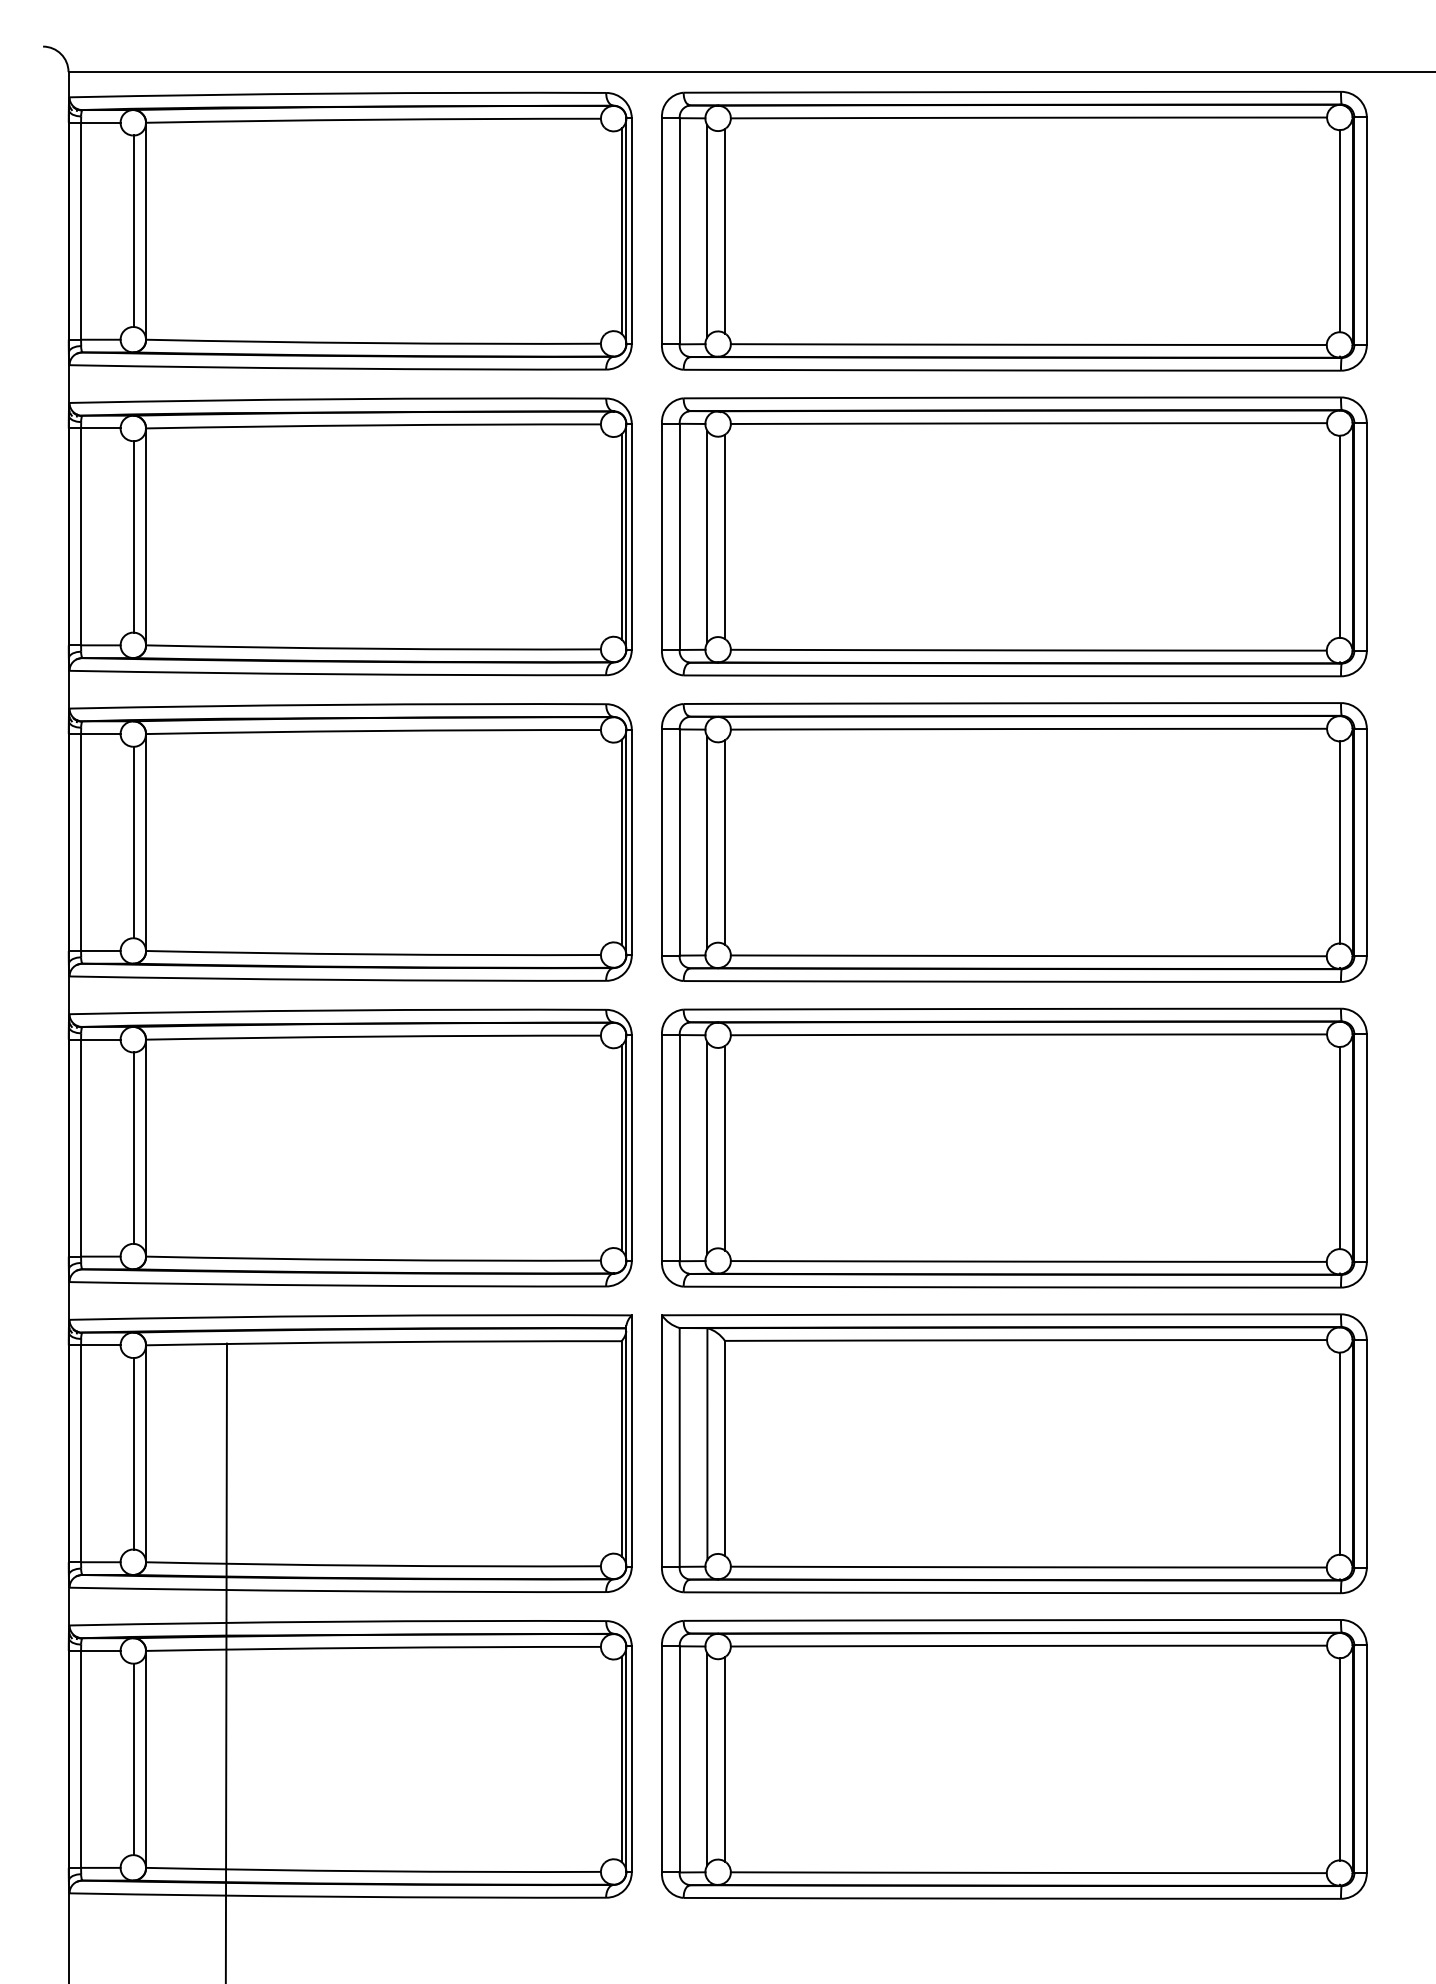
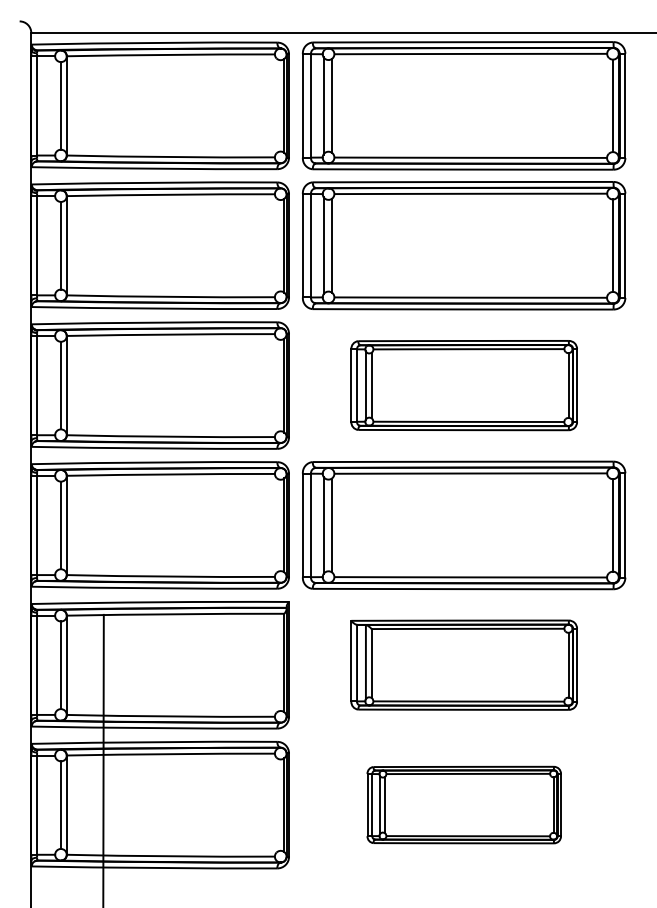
part: (1015, 842) -> (464, 385), size x0.7
part: (1015, 1452) -> (464, 664), size x0.7
part: (1015, 1757) -> (464, 804), size x0.6

